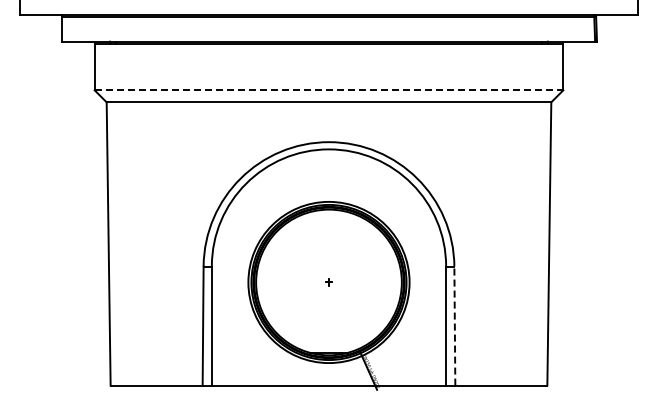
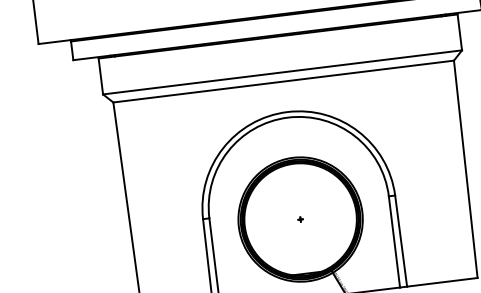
line: (329, 90) -> (282, 72), dashed -> solid
line: (454, 326) -> (400, 241), dashed -> solid

